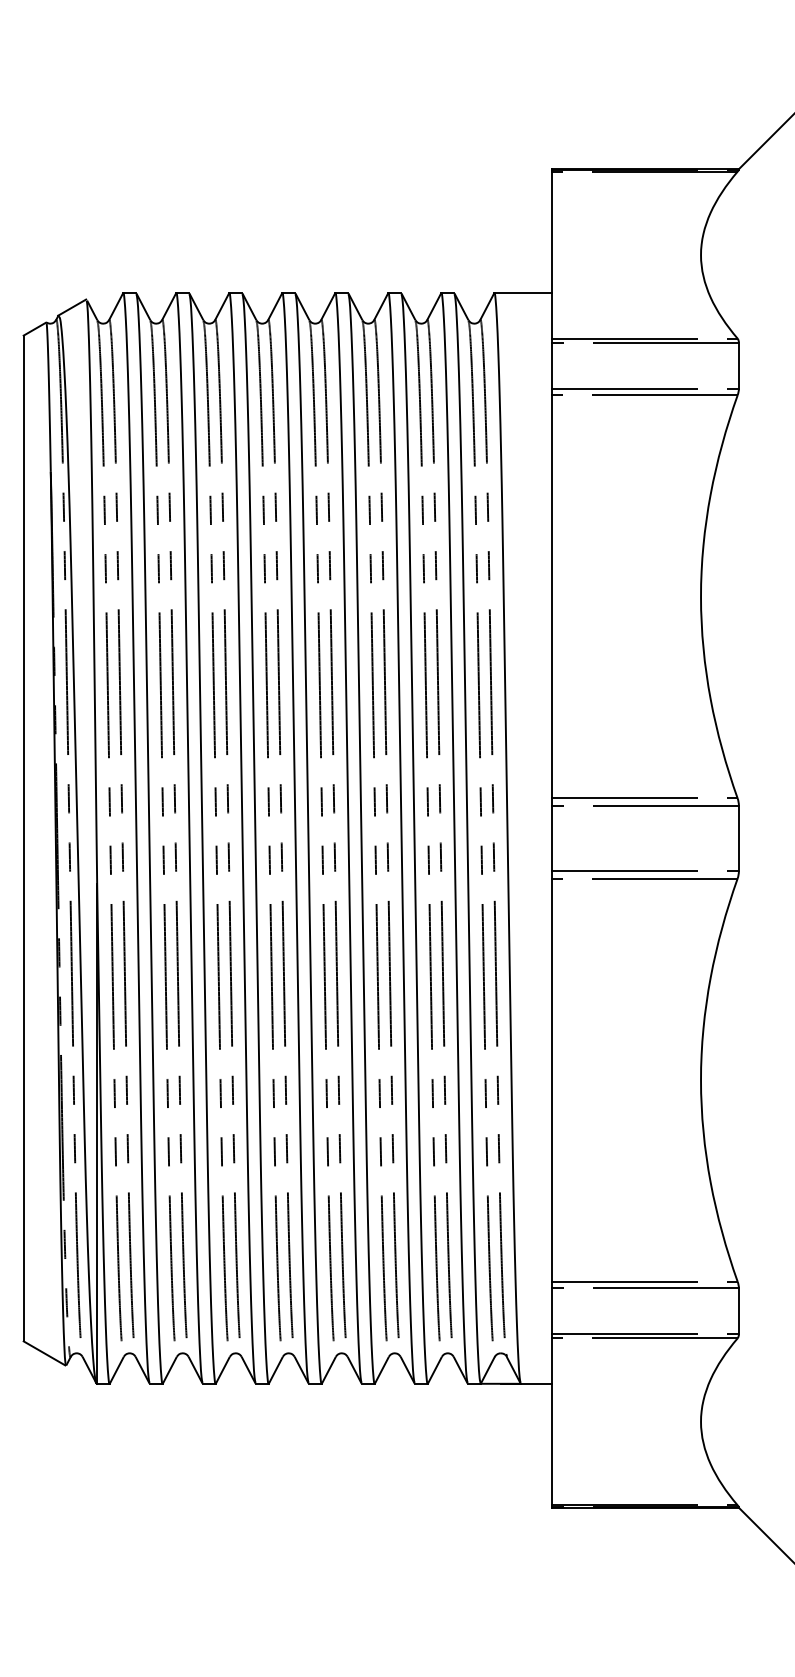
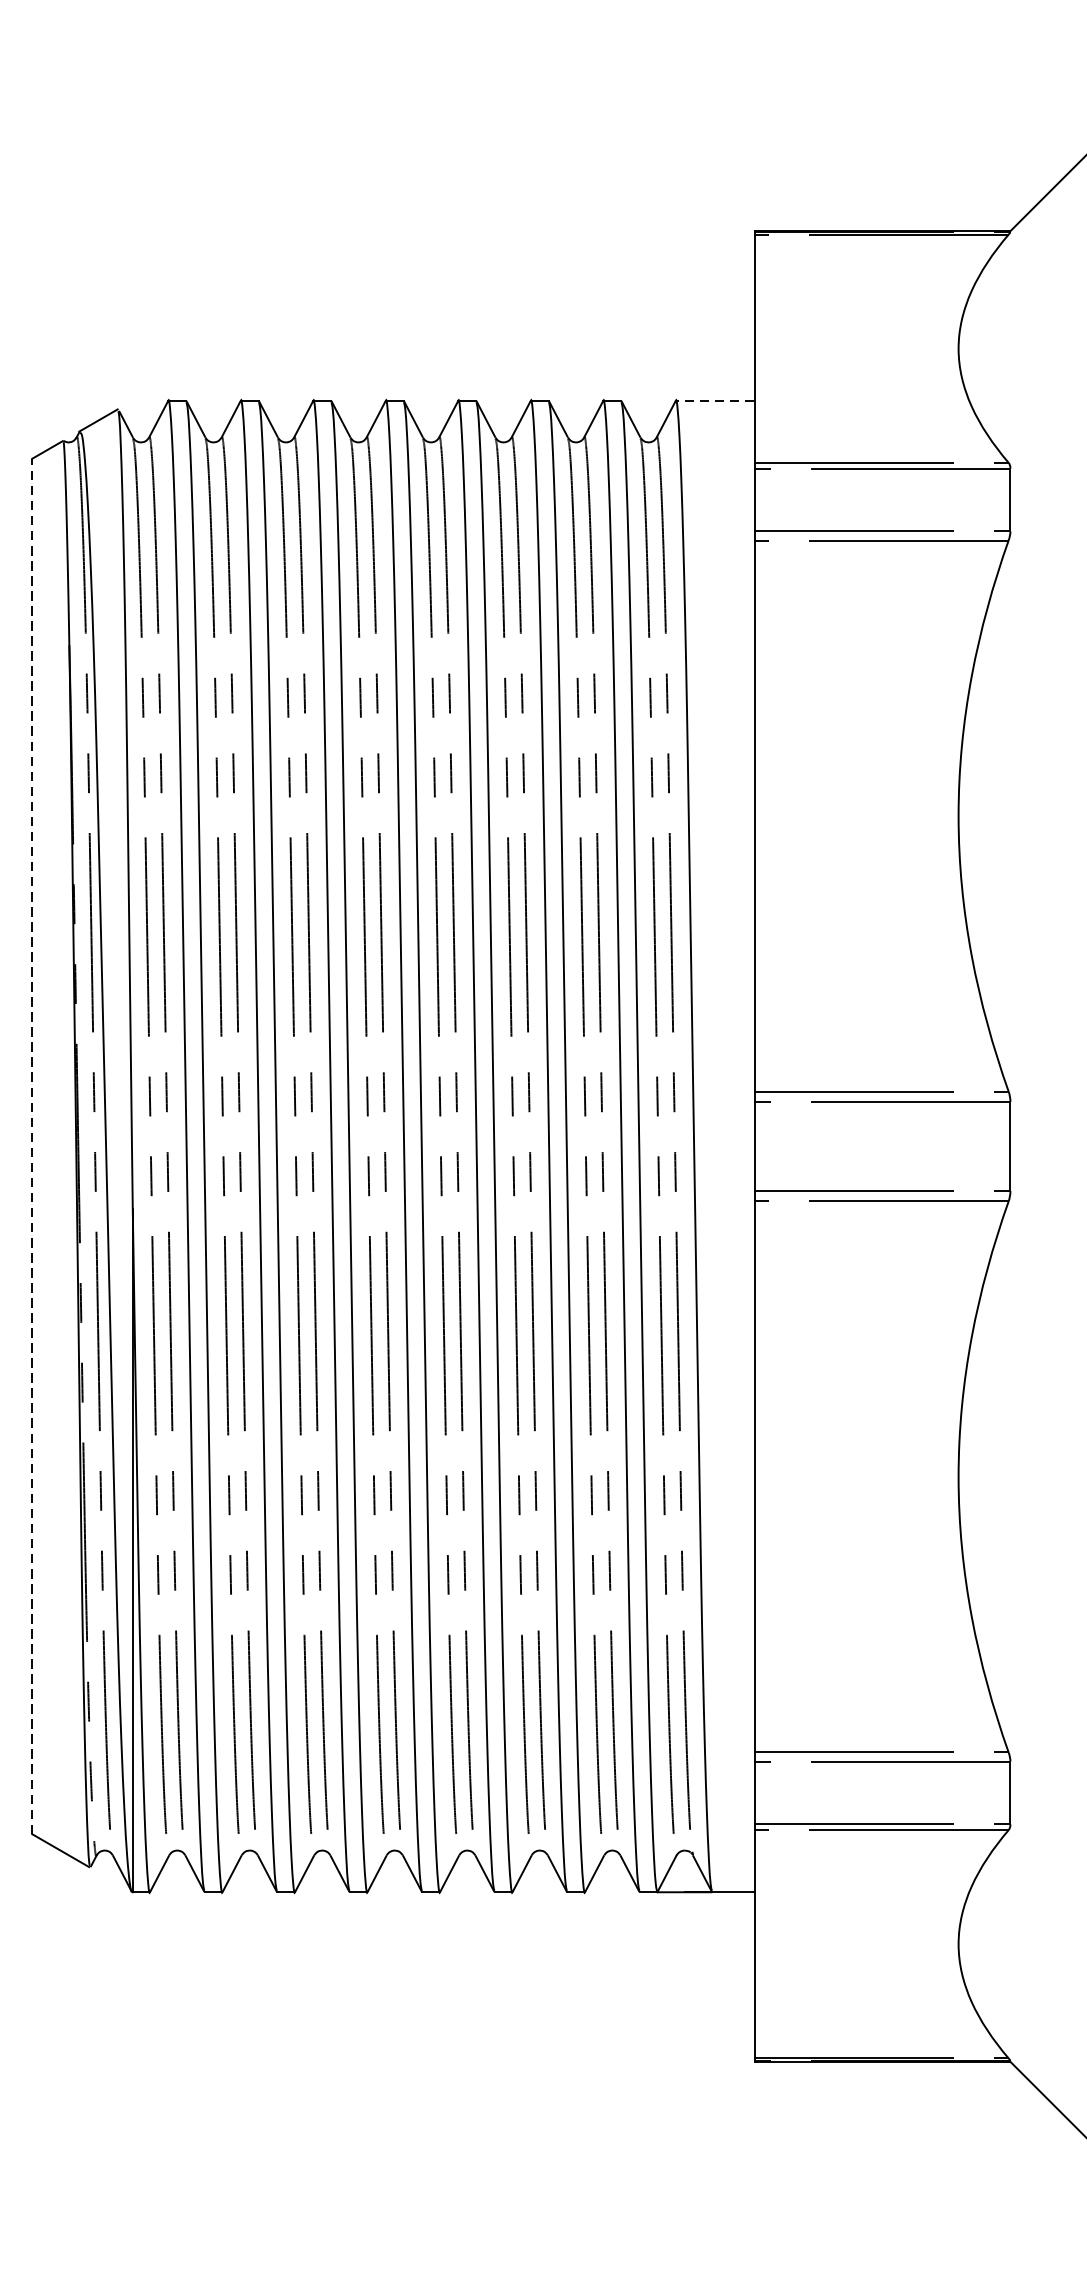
line: (523, 293) -> (715, 401), solid -> dashed
line: (23, 838) -> (32, 1146), solid -> dashed

